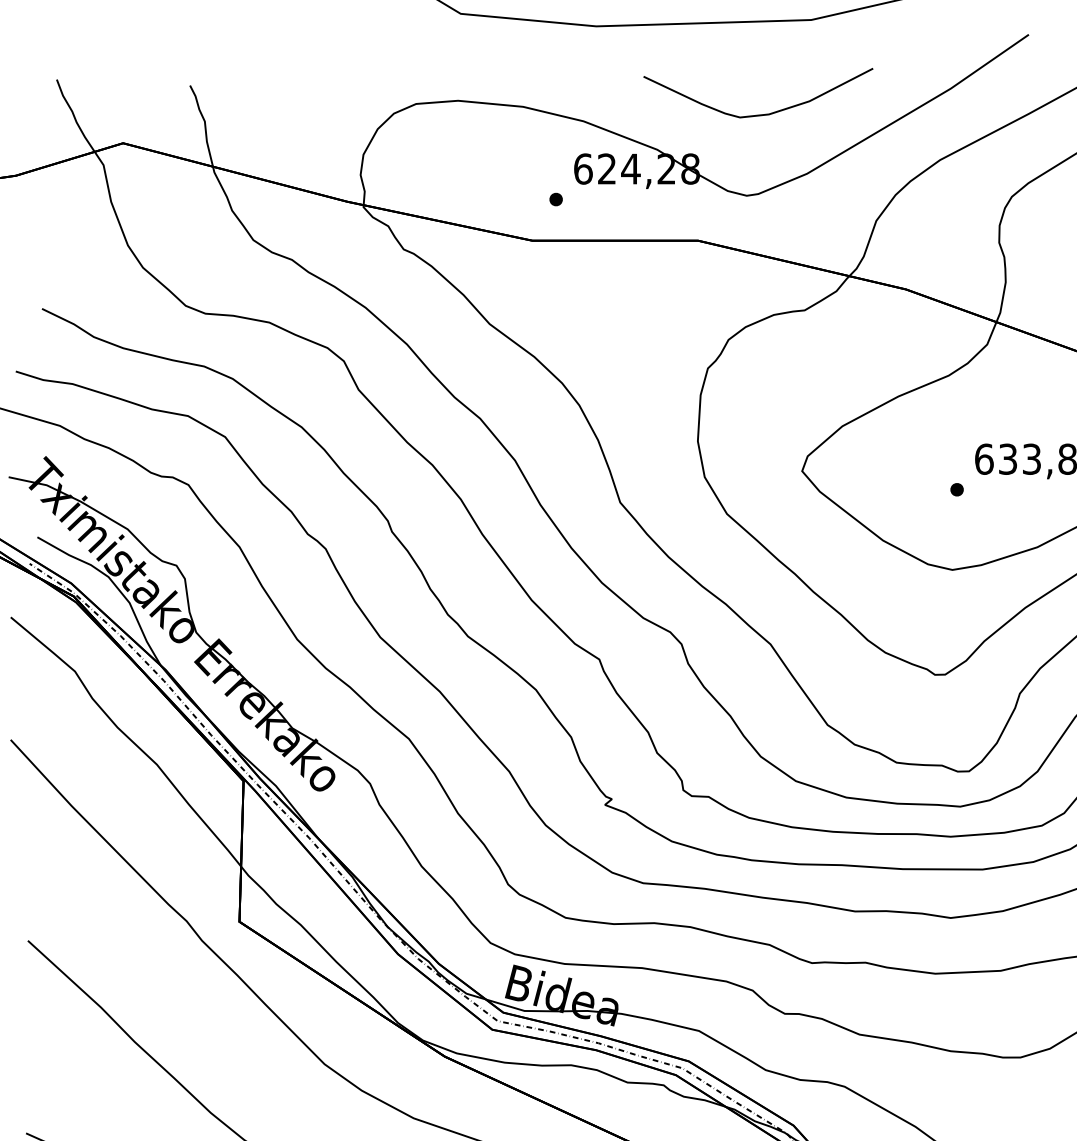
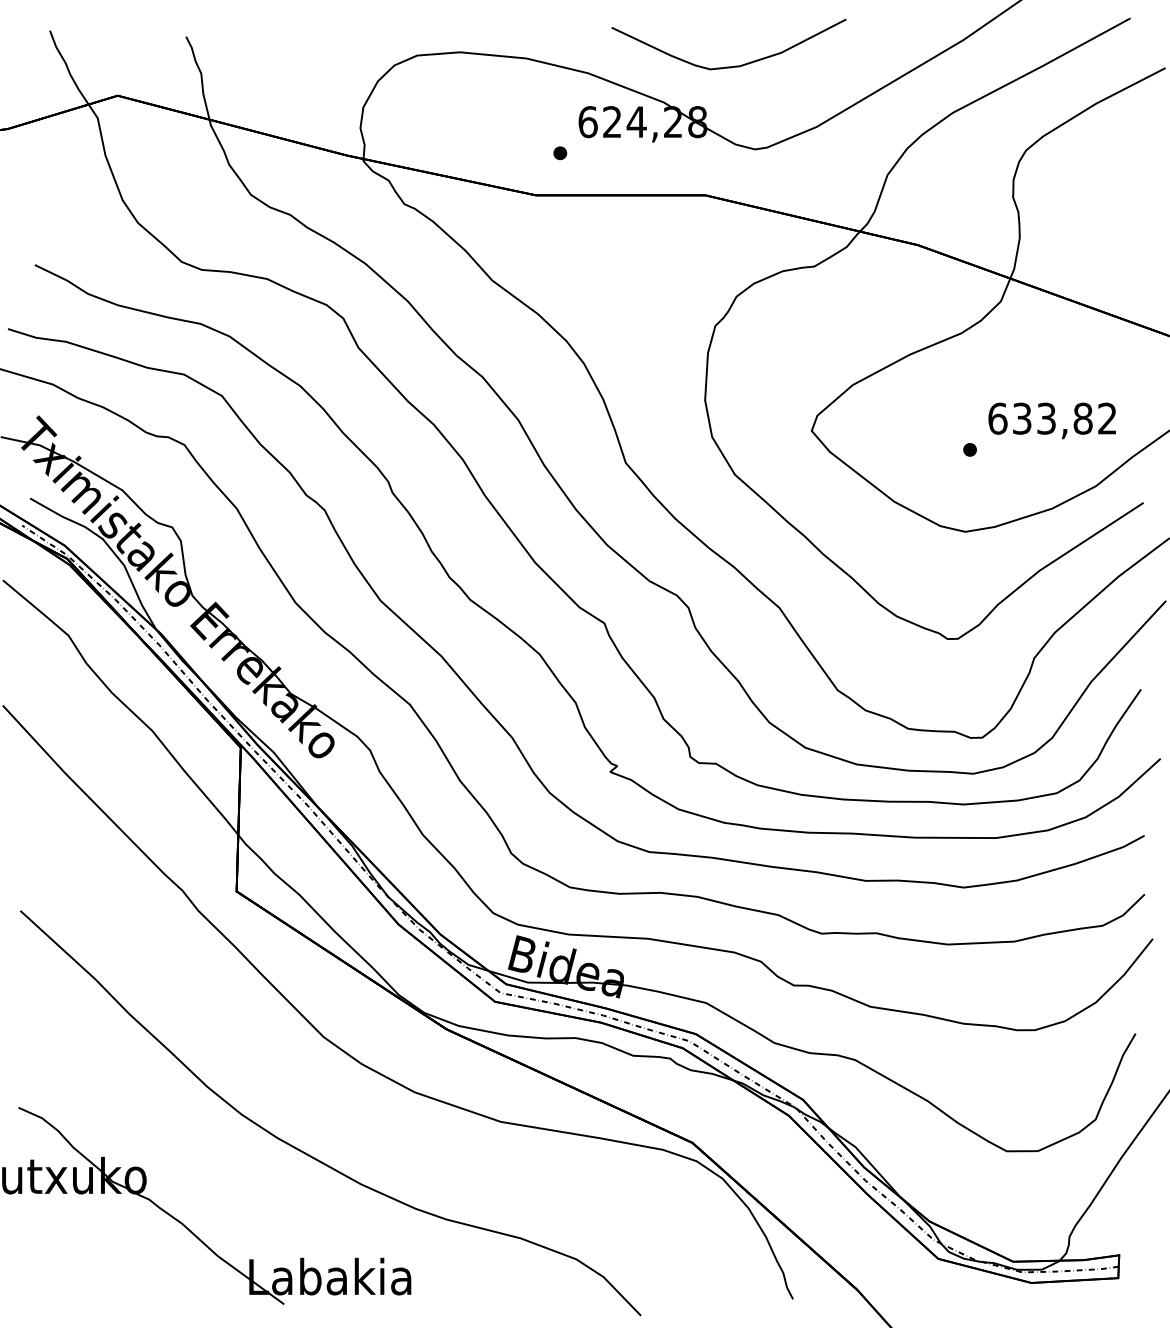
curve: (757, 114) -> (728, 66), moved

